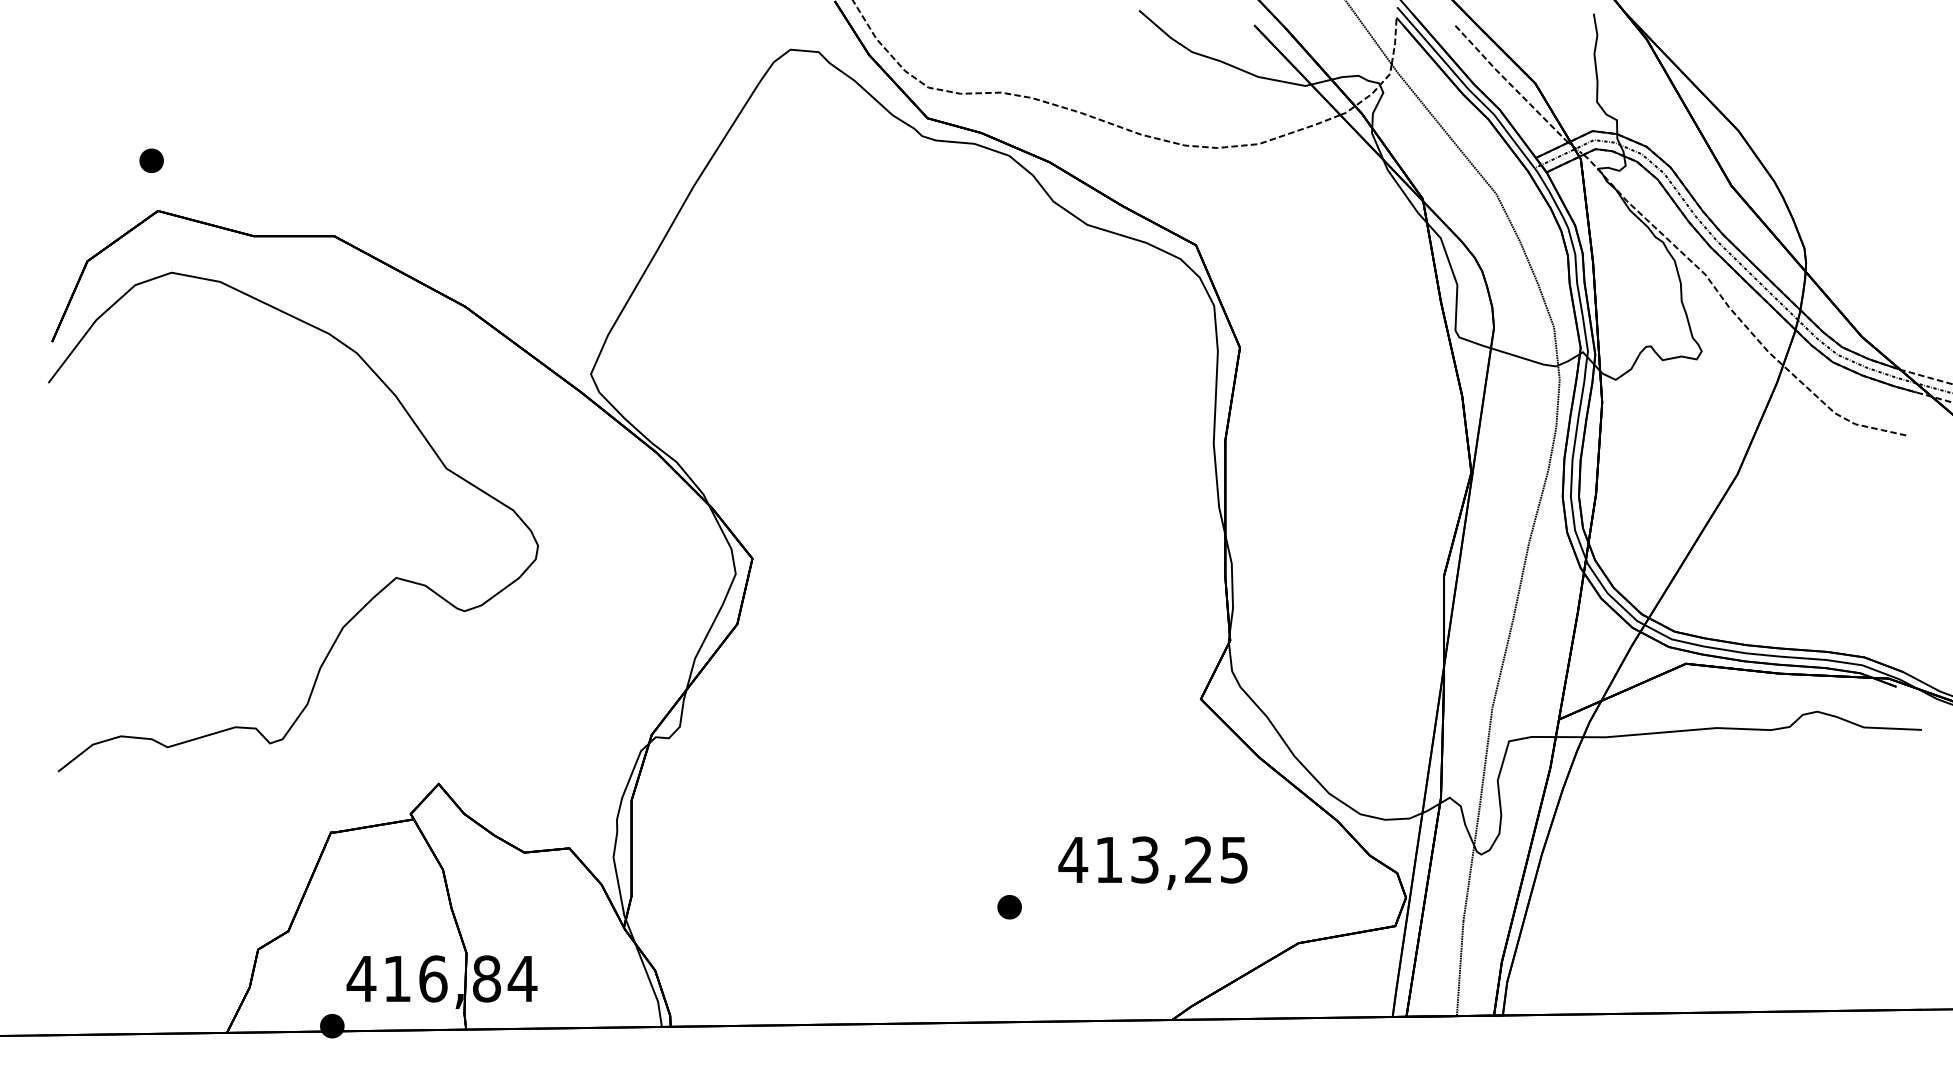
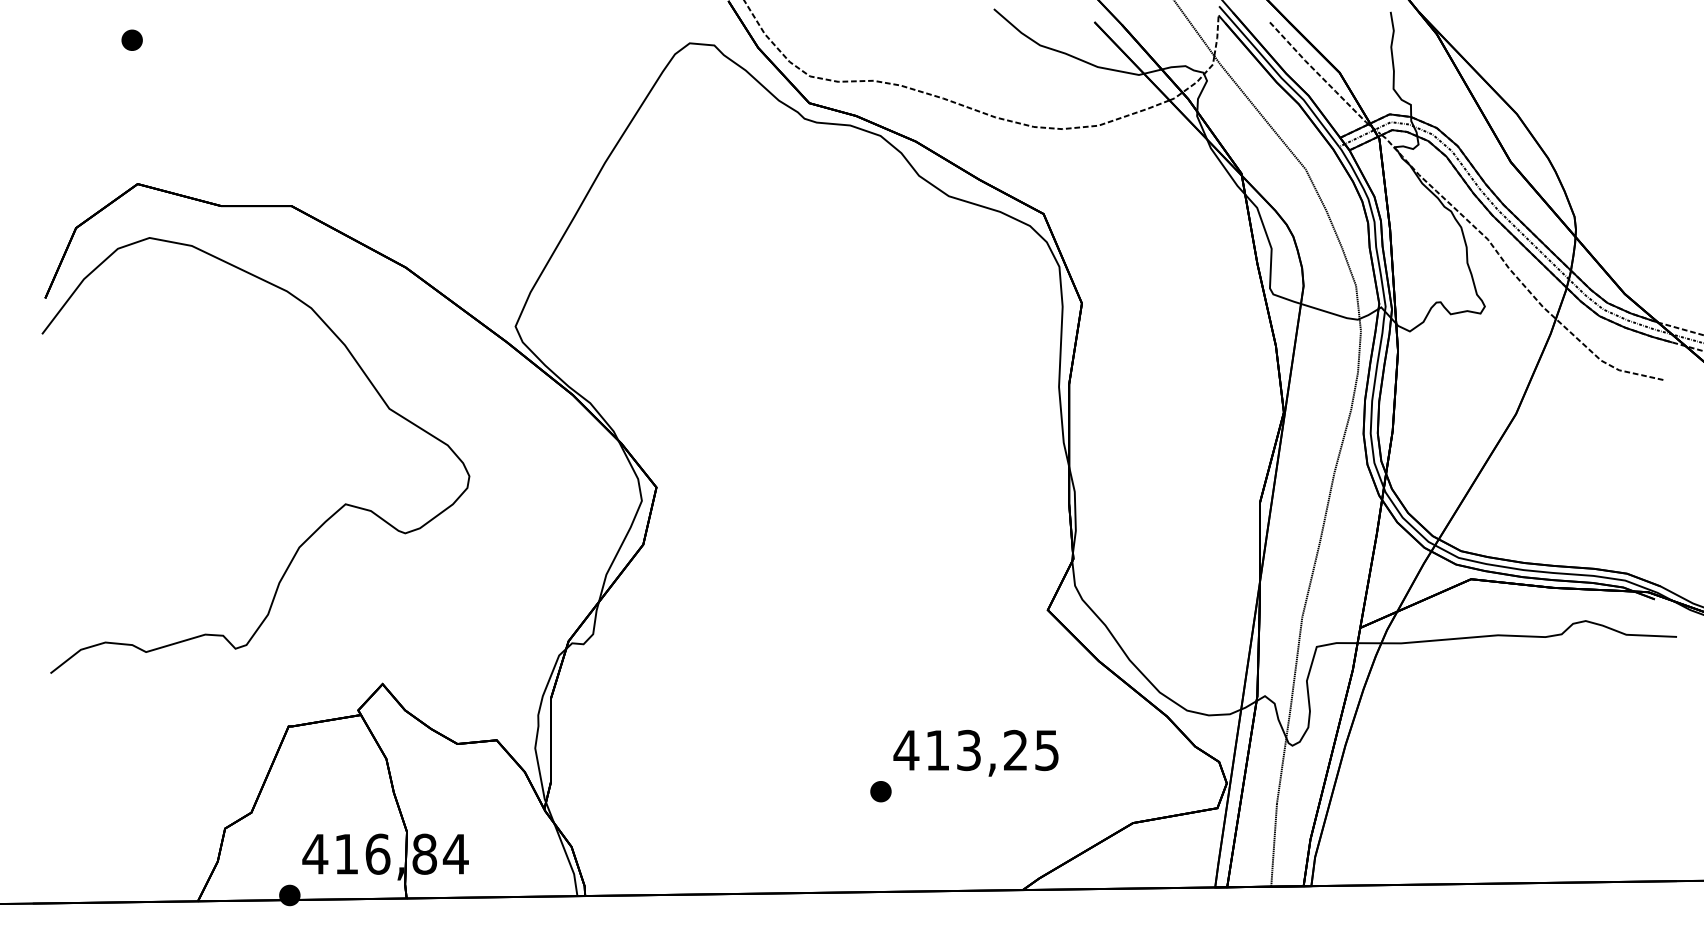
part: (150, 159) -> (131, 39), moved
text: (1152, 862) -> (975, 752), moved

